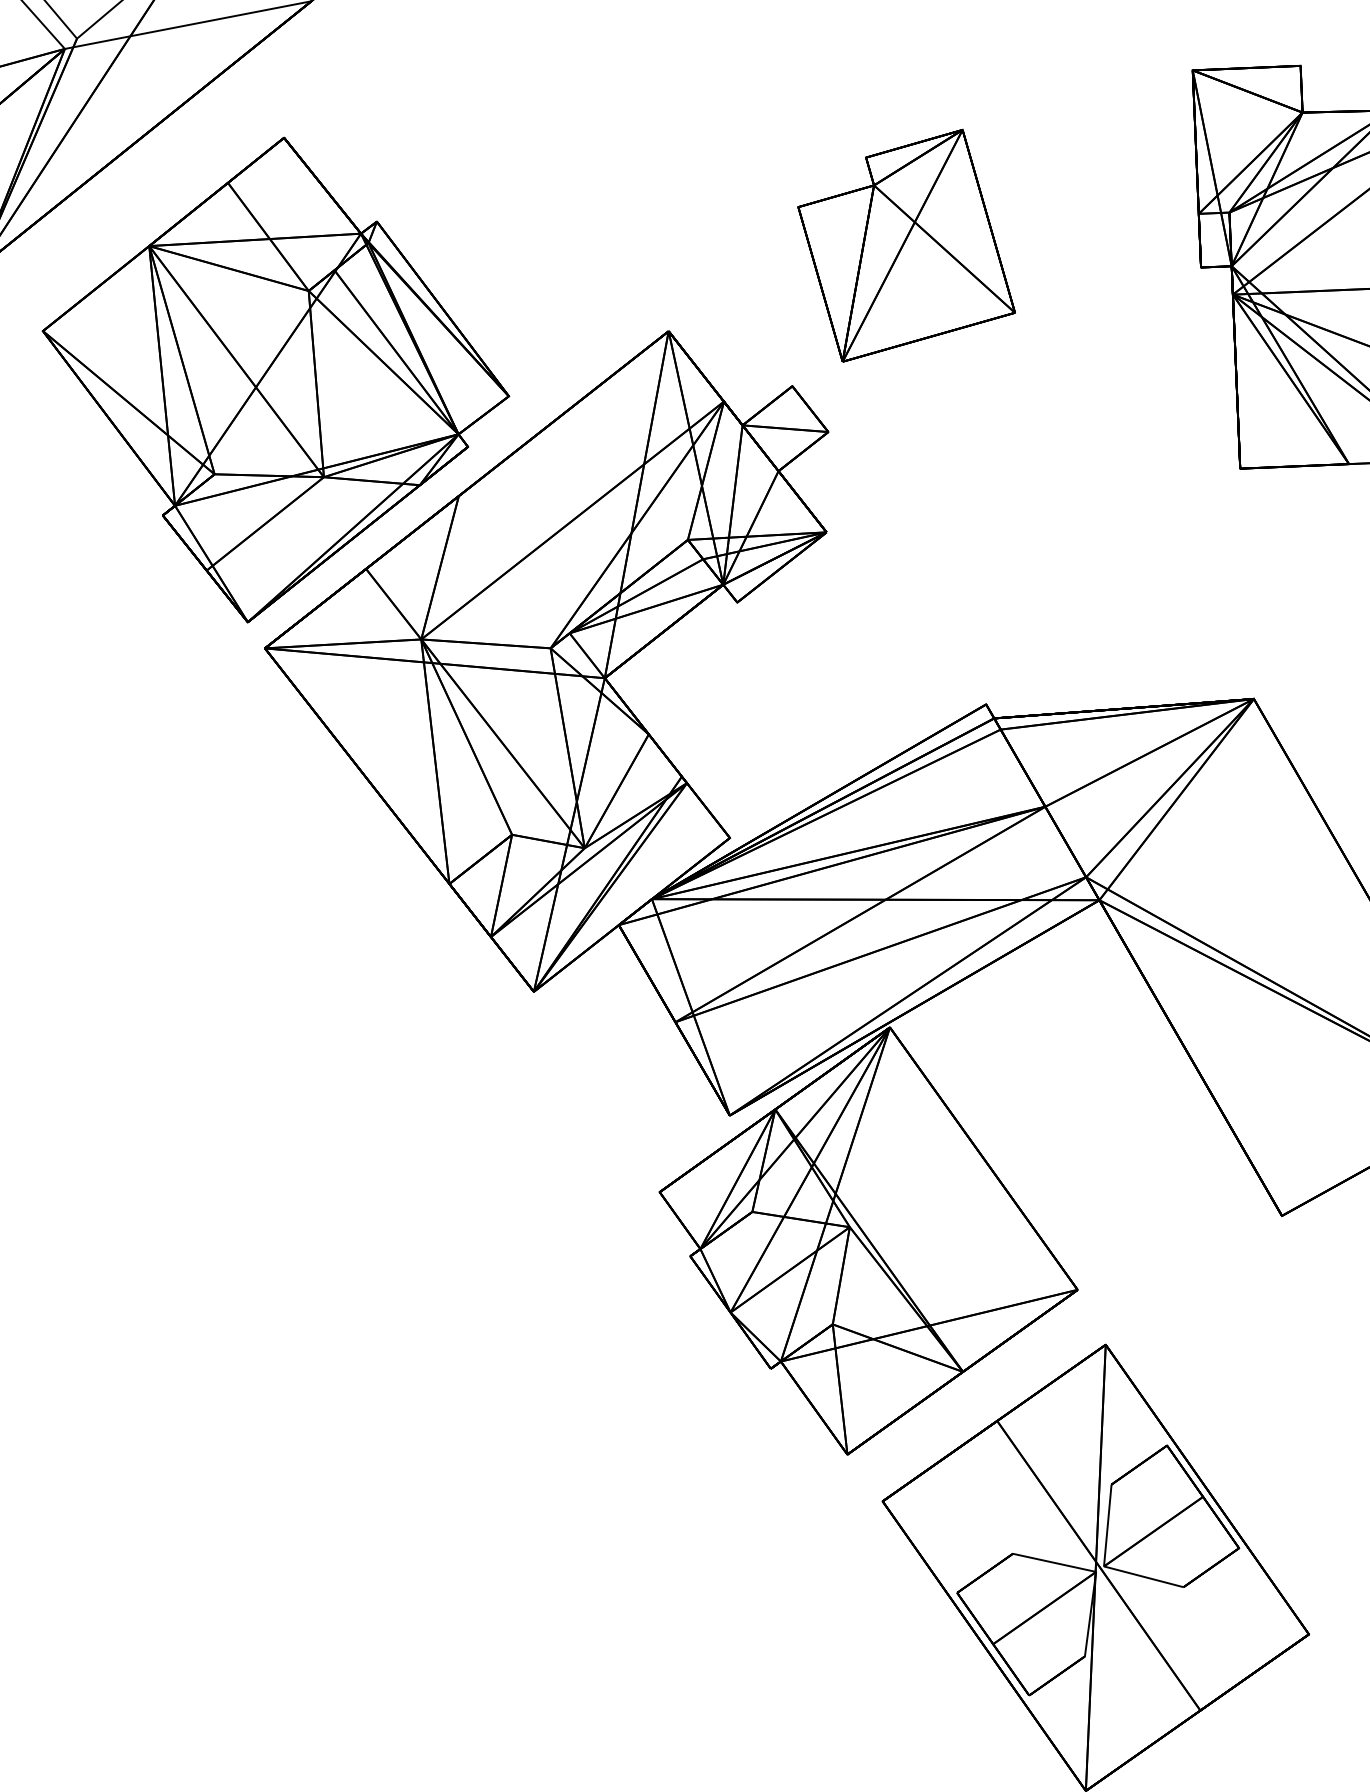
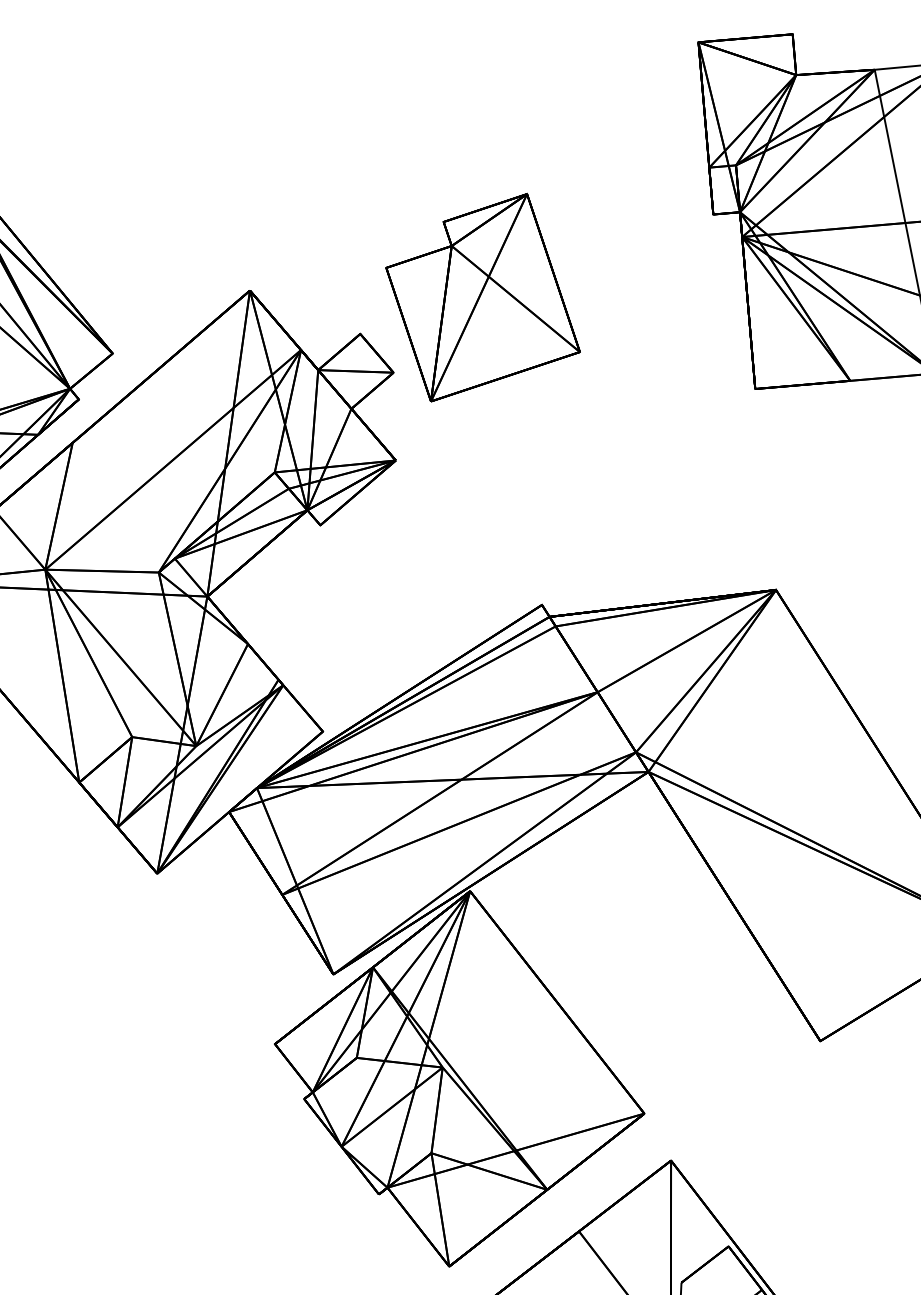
part: (906, 245) -> (482, 297), moved

